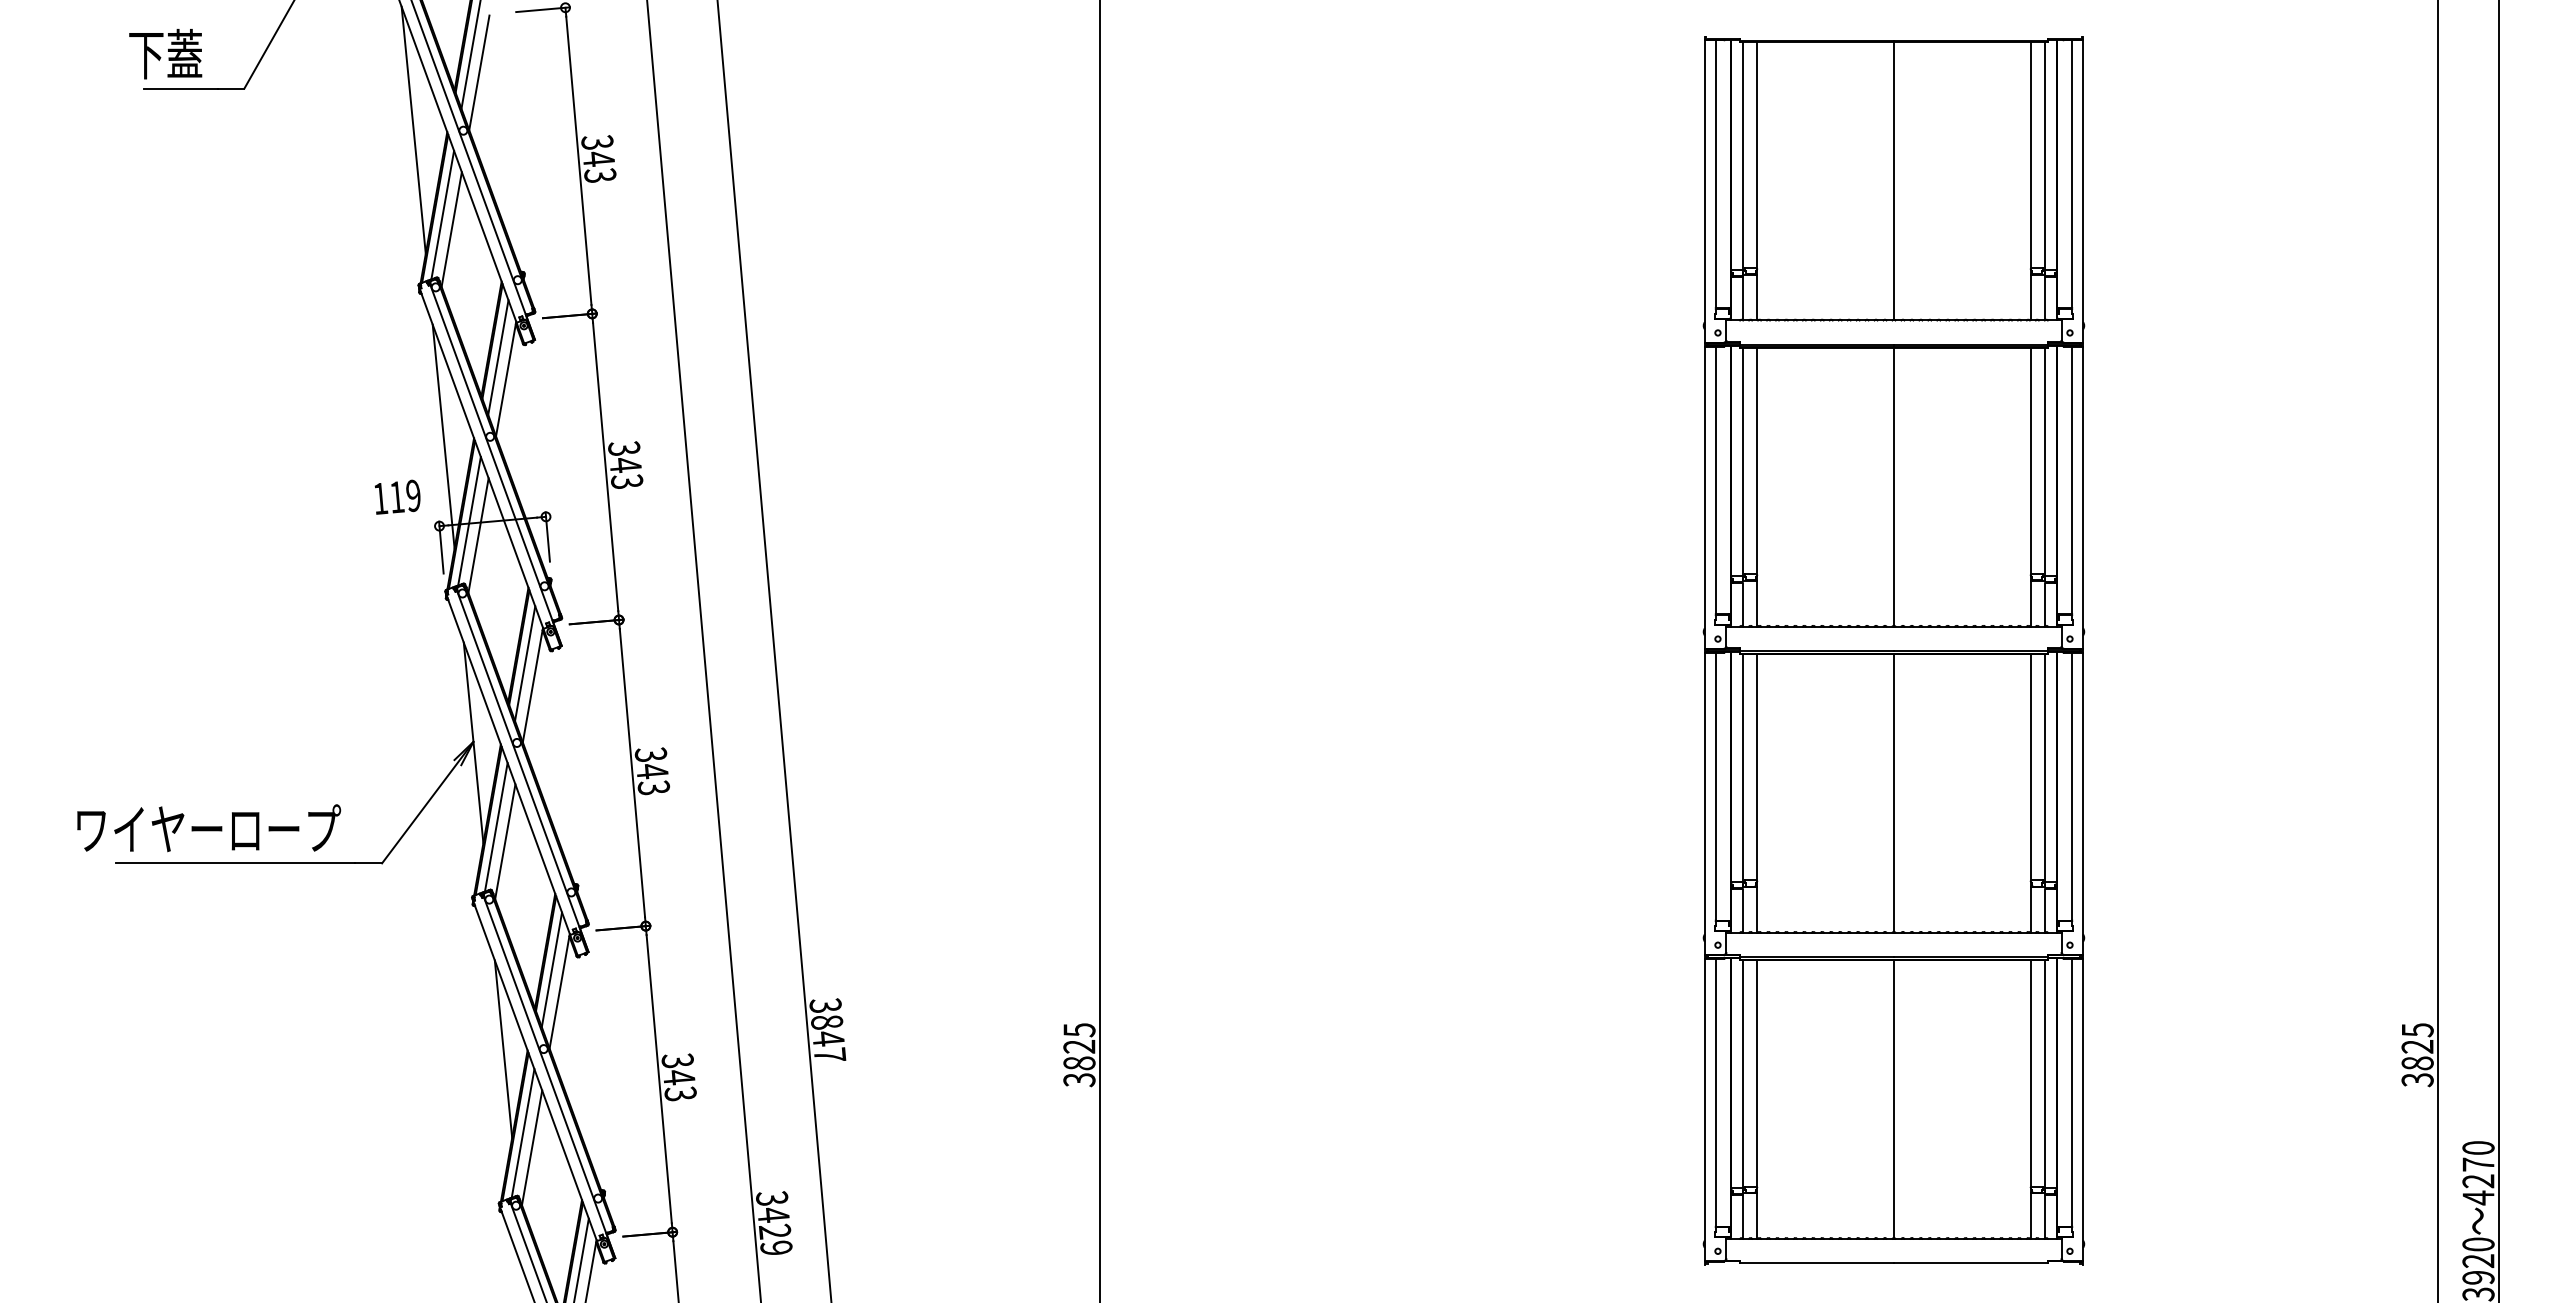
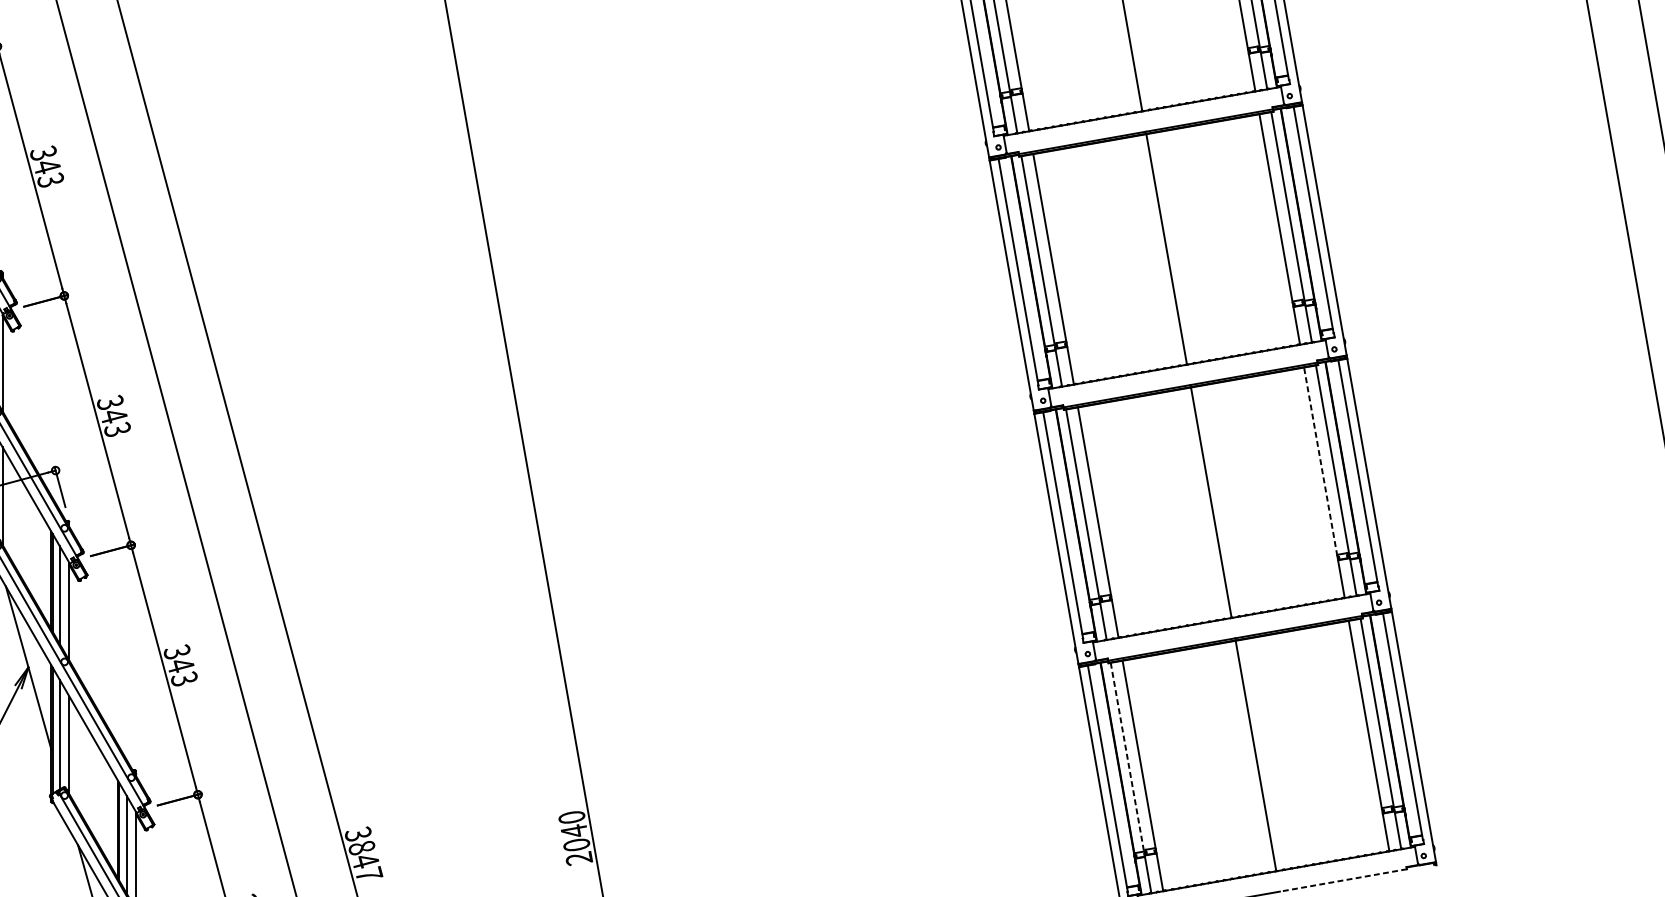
line: (2030, 767) -> (1320, 461), solid -> dashed
text: (1079, 1055) -> (575, 838), 3825 -> 2040
line: (1742, 1074) -> (1127, 757), solid -> dashed
line: (1970, 1263) -> (1343, 880), solid -> dashed

